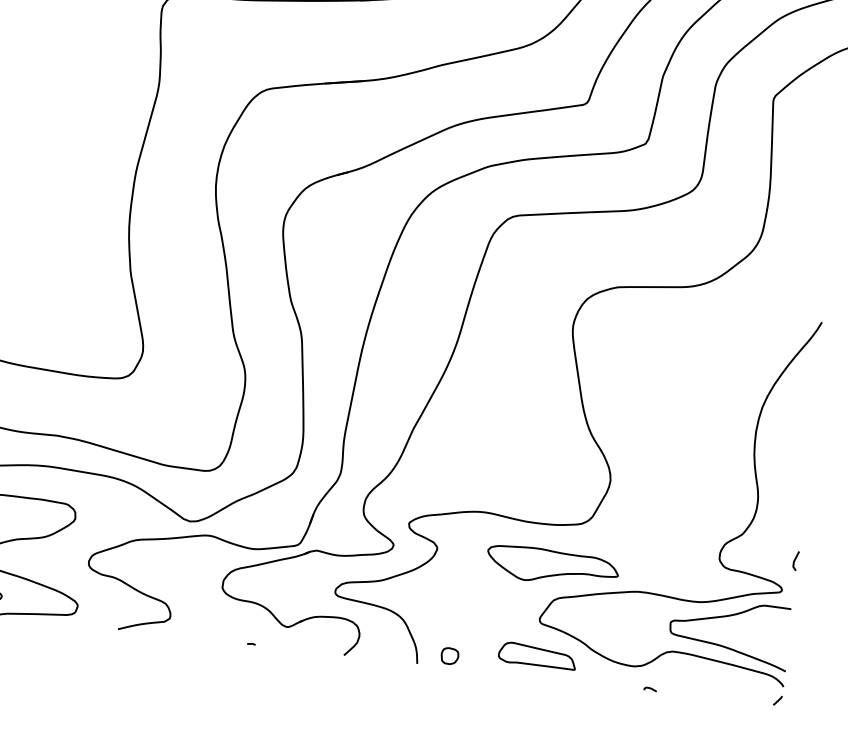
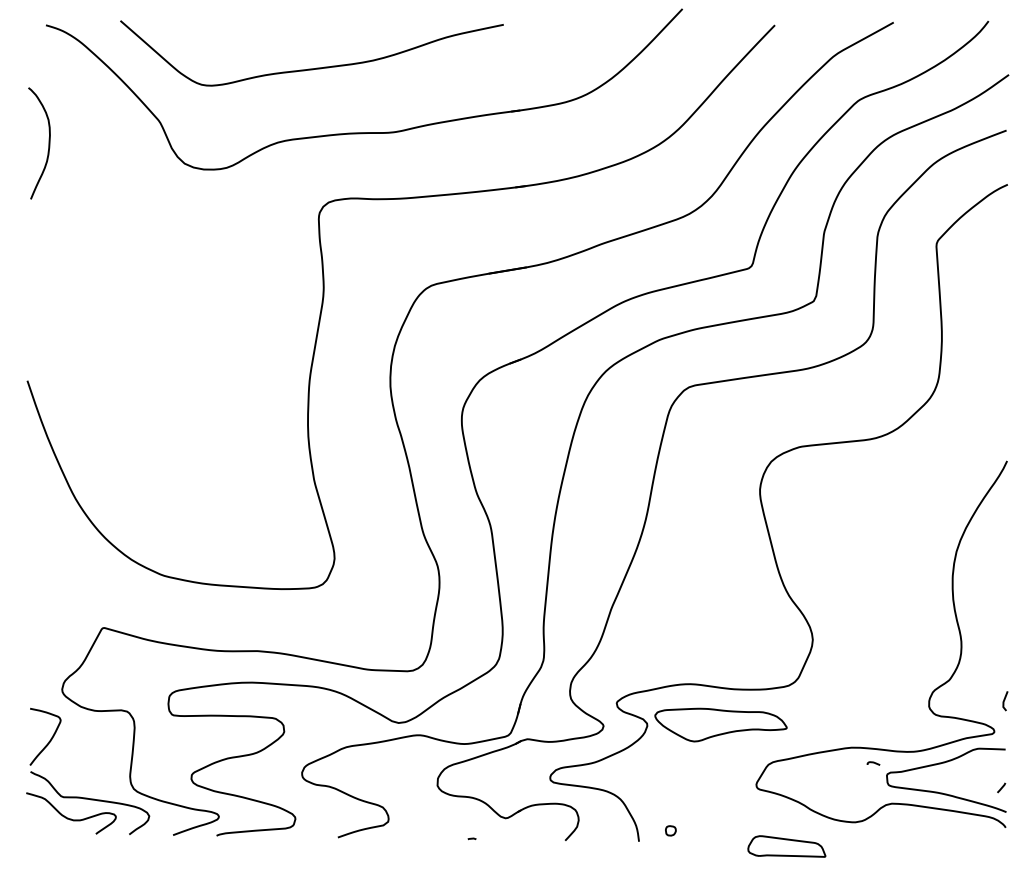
part: (552, 565) -> (720, 724), moved
part: (449, 655) -> (670, 830), size x0.6
part: (537, 655) -> (786, 846), moved
curve: (650, 689) -> (873, 763), moved
line: (777, 700) -> (1001, 787), moved

